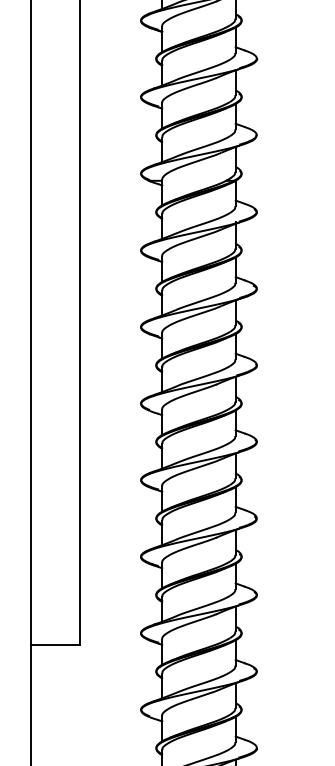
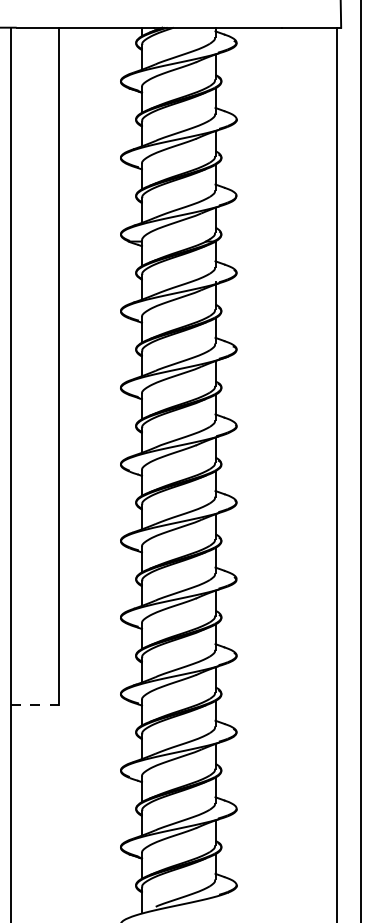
line: (55, 644) -> (35, 705), solid -> dashed

